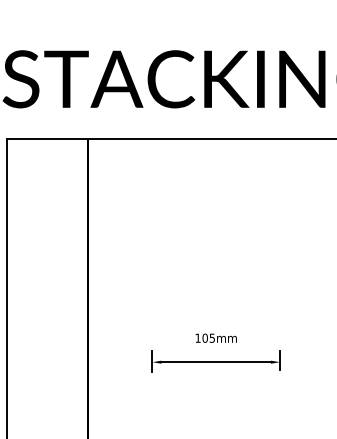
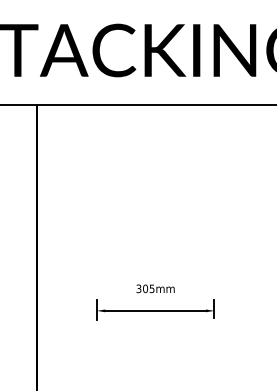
text: (197, 337) -> (138, 288), 105mm -> 305mm

